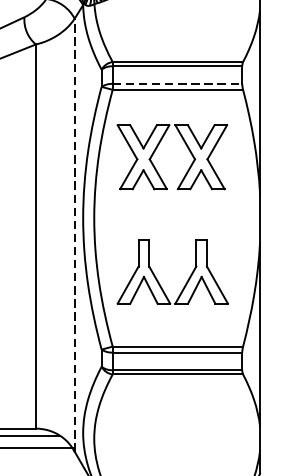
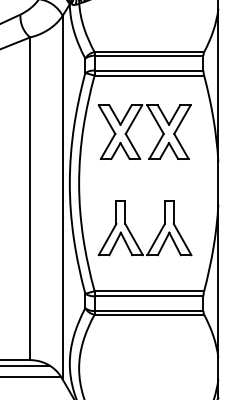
line: (178, 83) -> (149, 70), dashed -> solid
line: (74, 235) -> (62, 197), dashed -> solid

